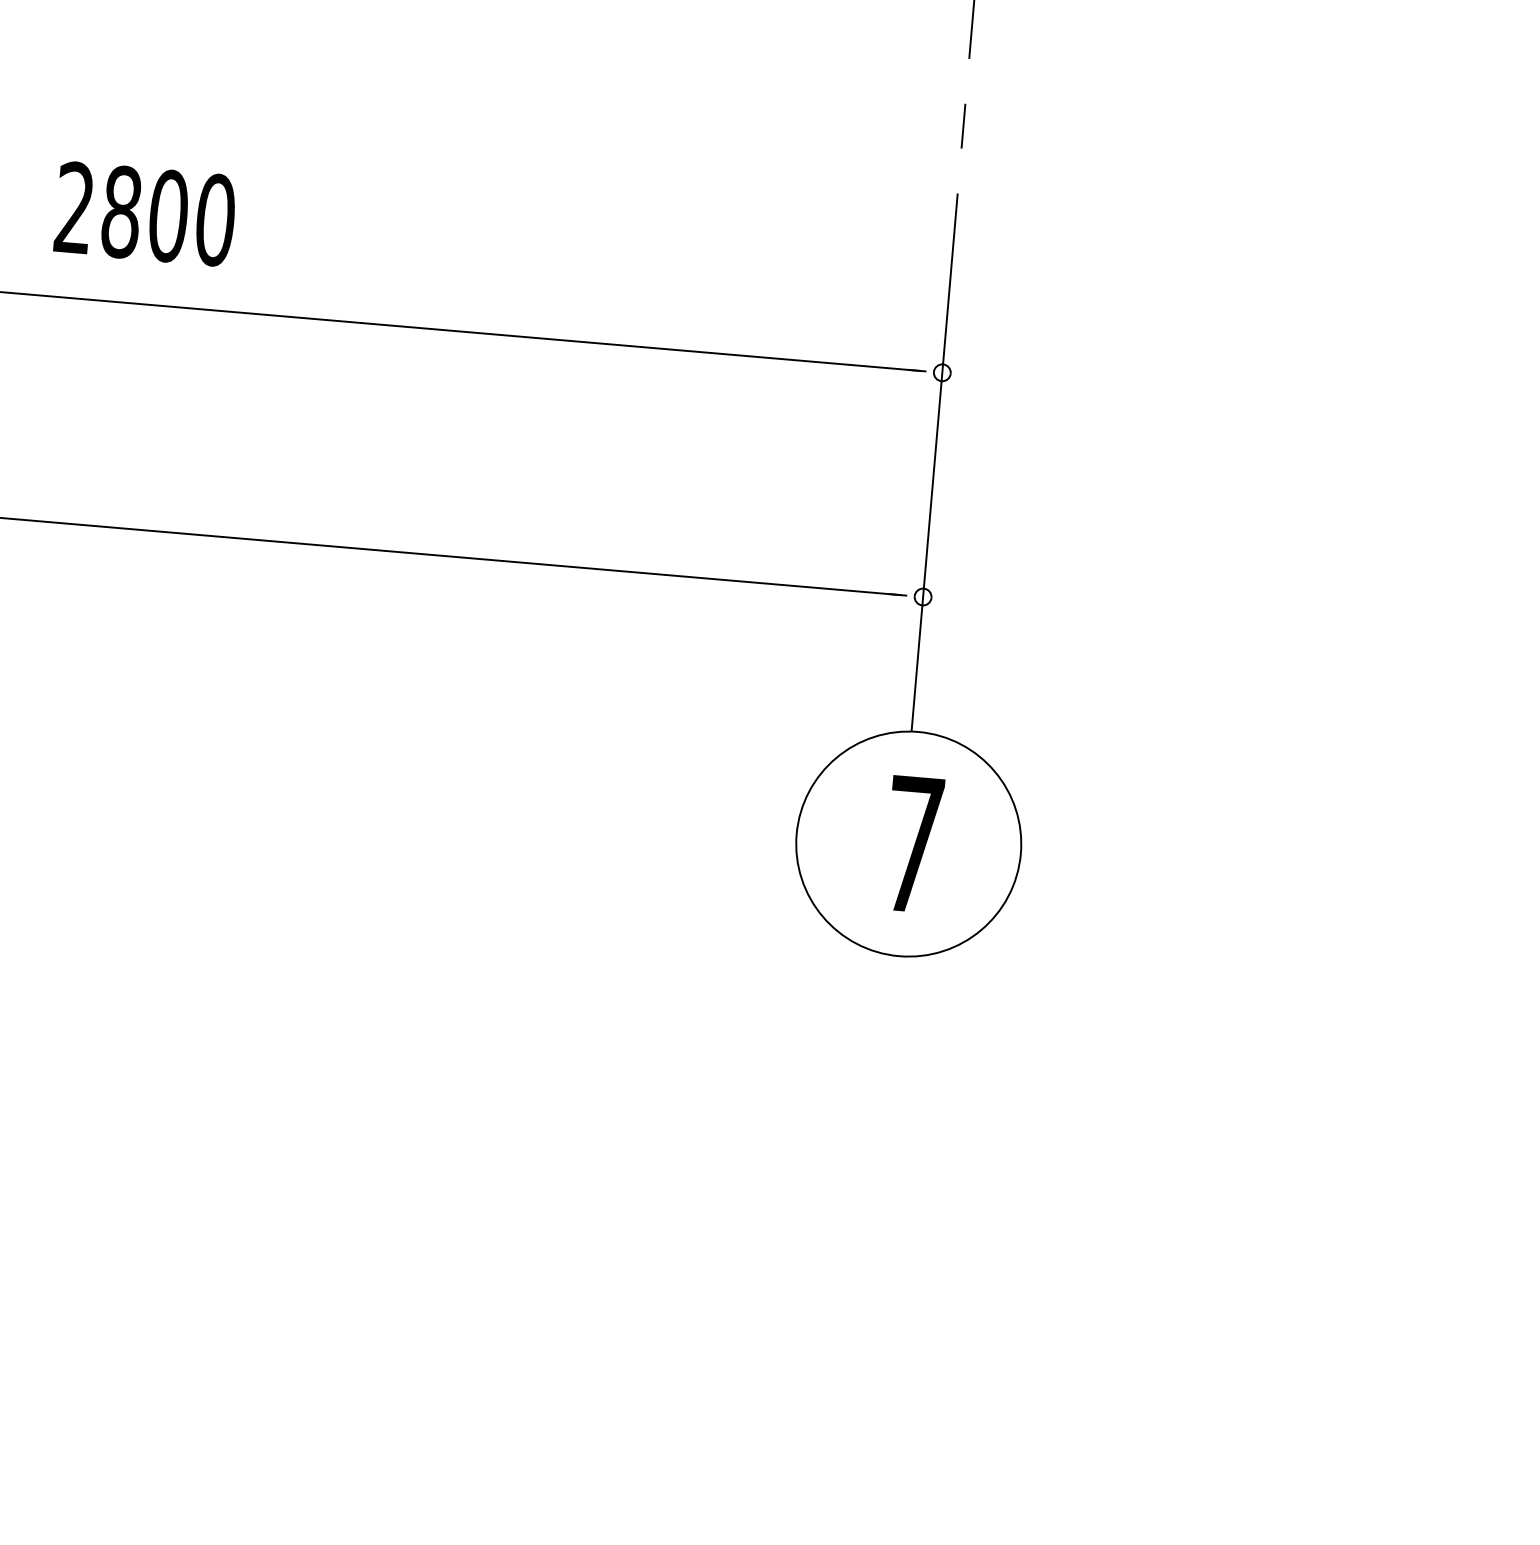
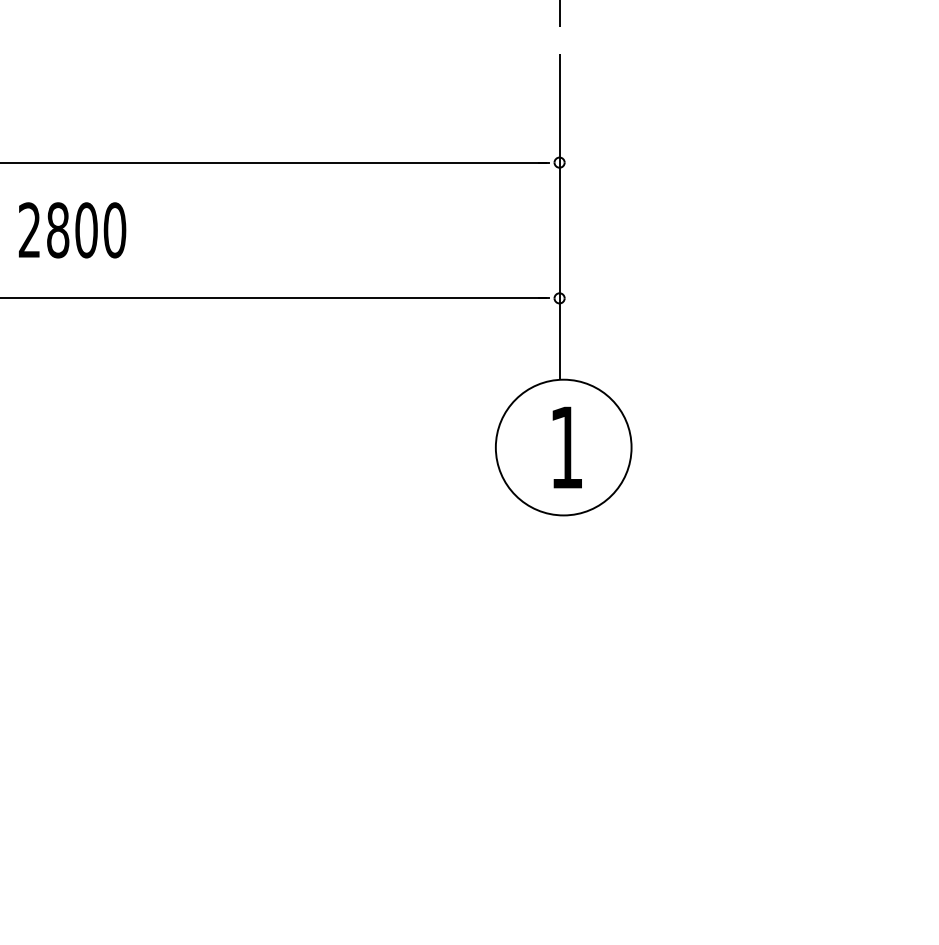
text: (145, 214) -> (72, 230), moved
text: (913, 844) -> (566, 447), 7 -> 1

